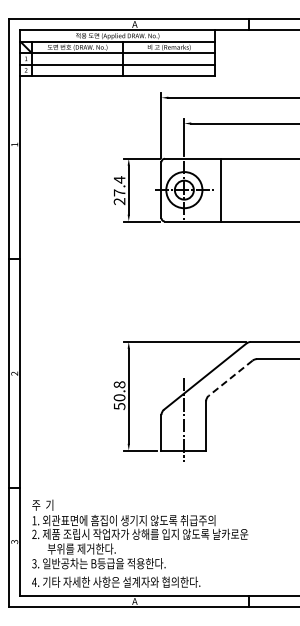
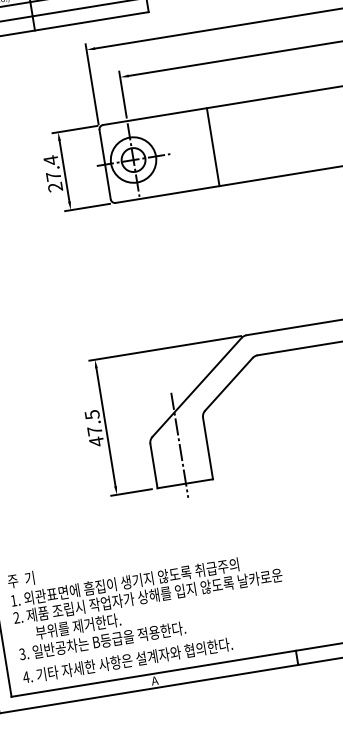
line: (221, 189) -> (213, 146), moved
line: (230, 378) -> (228, 384), dashed -> solid
text: (119, 395) -> (94, 428), 50.8 -> 47.5

